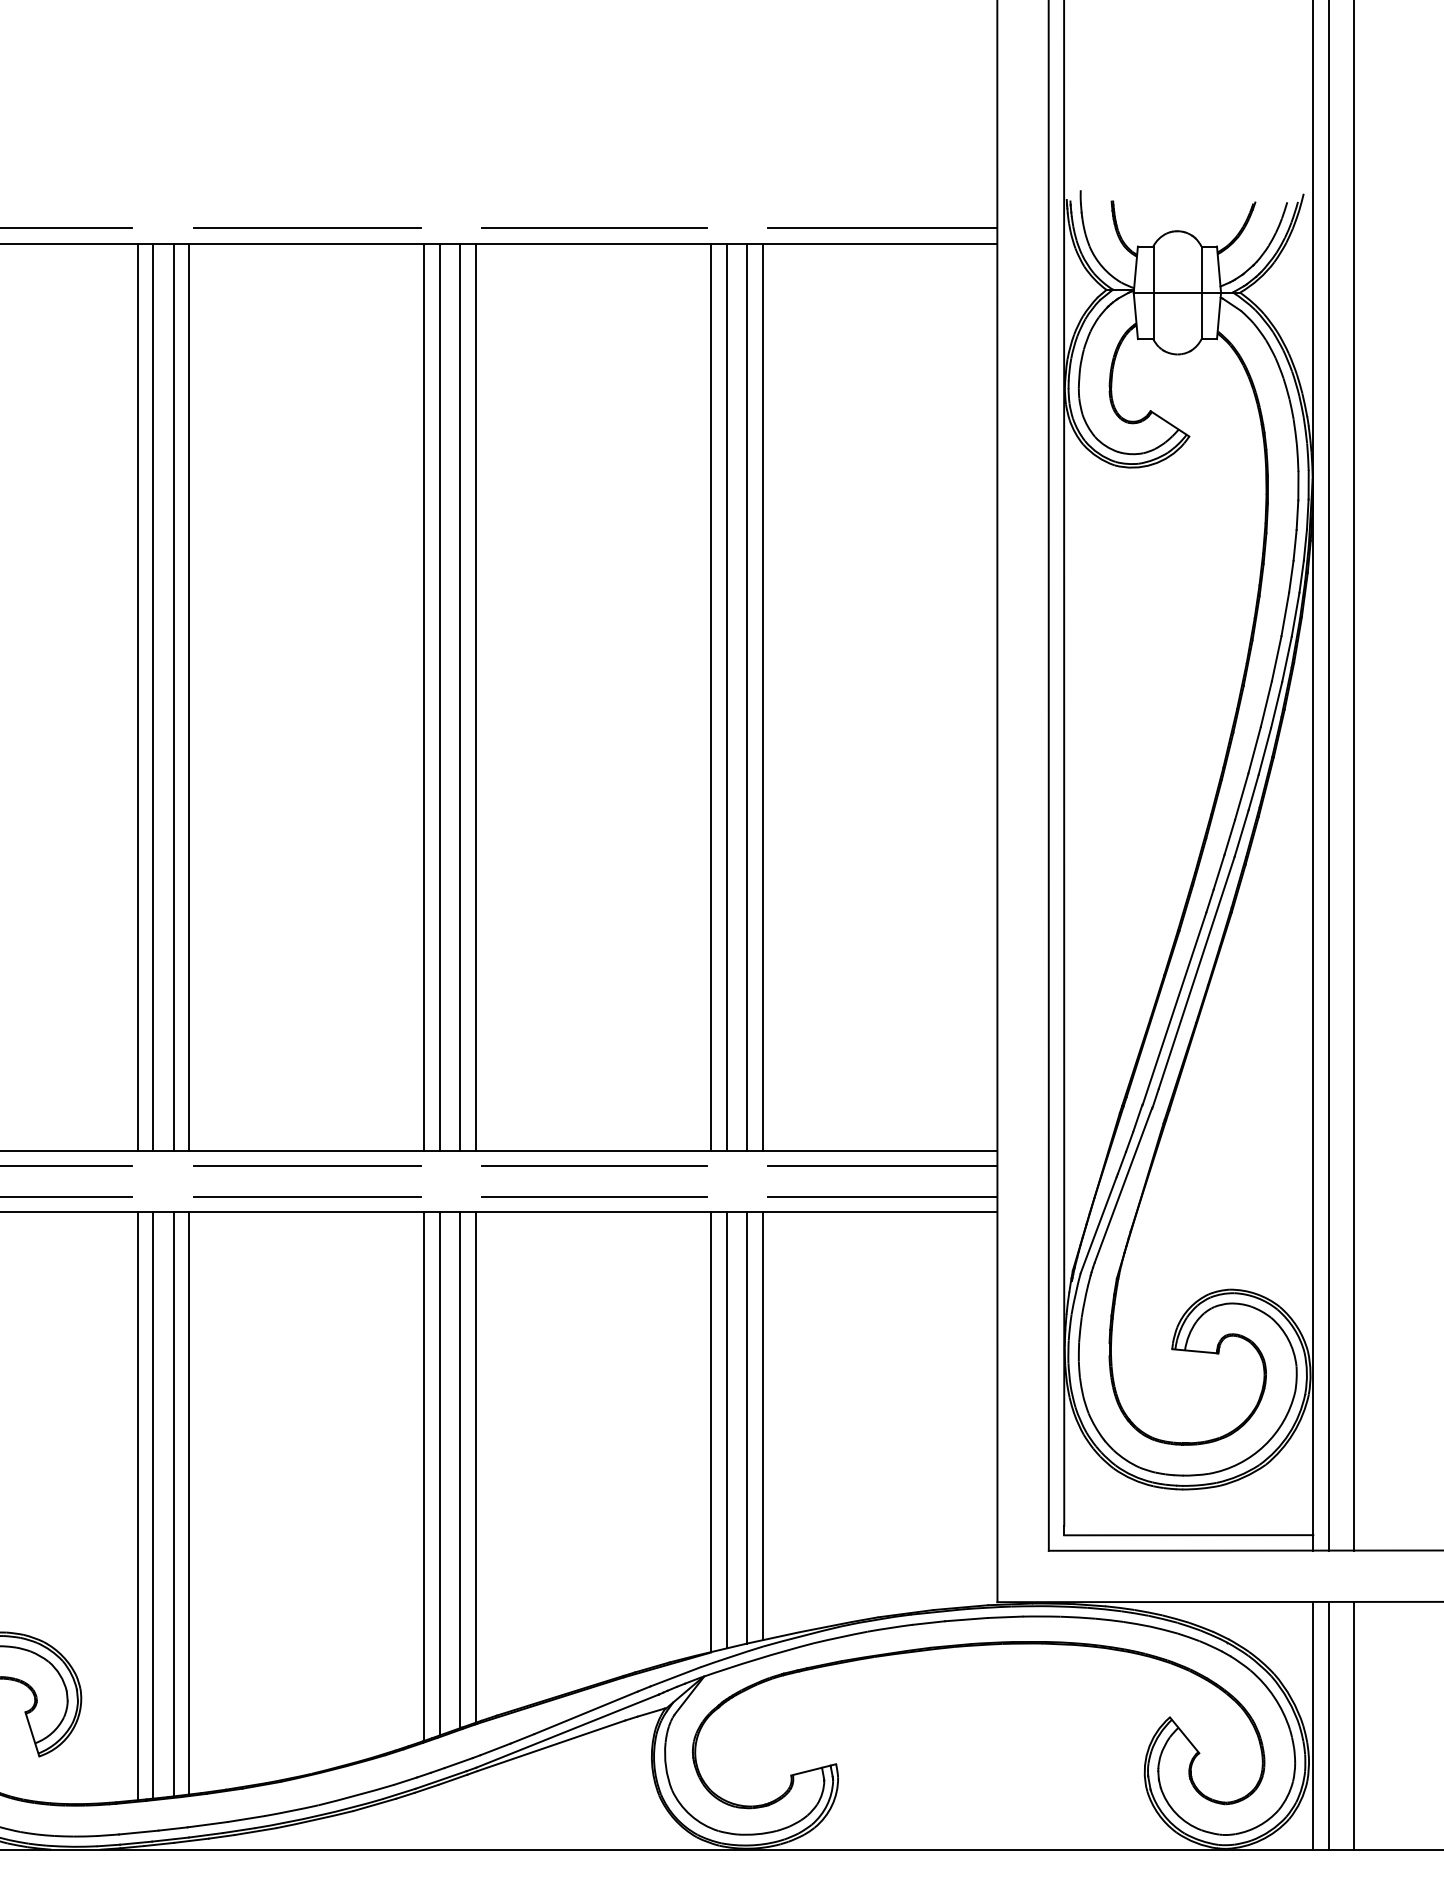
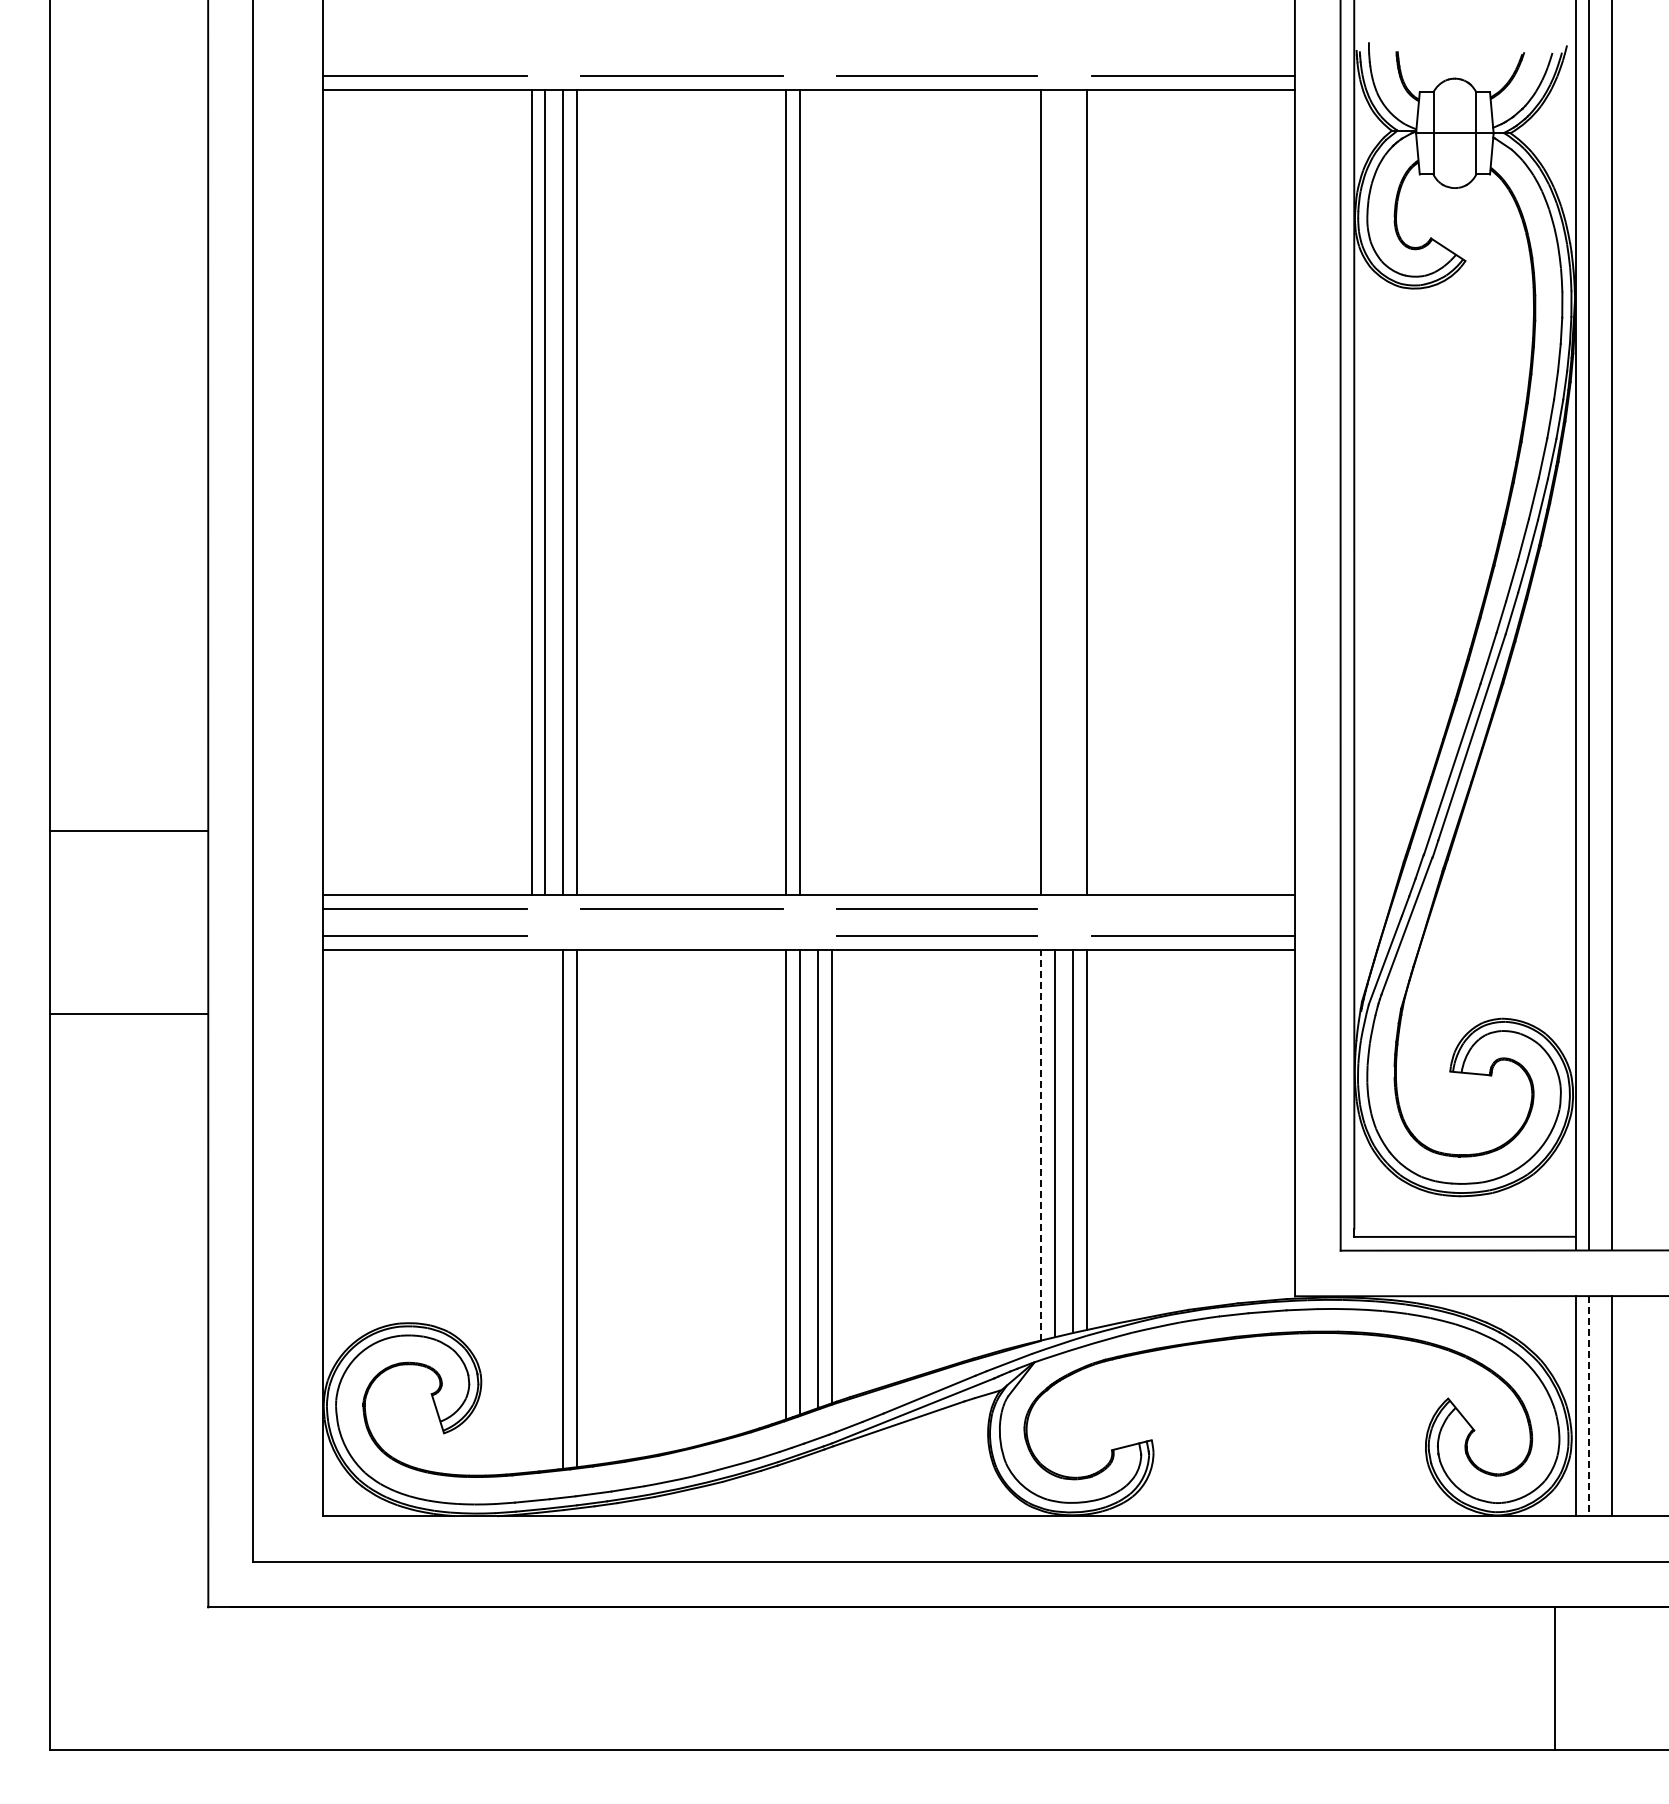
line: (459, 697) -> (817, 492), removed
line: (475, 697) -> (831, 492), removed
line: (726, 697) -> (1054, 492), removed
line: (746, 697) -> (1072, 492), removed
line: (883, 1165) -> (1193, 908), removed
line: (306, 1197) -> (681, 936), removed
line: (712, 1431) -> (1041, 1144), solid -> dashed
line: (153, 1504) -> (545, 1209), removed
line: (137, 1505) -> (531, 1210), removed
line: (1328, 1726) -> (1589, 1406), solid -> dashed

